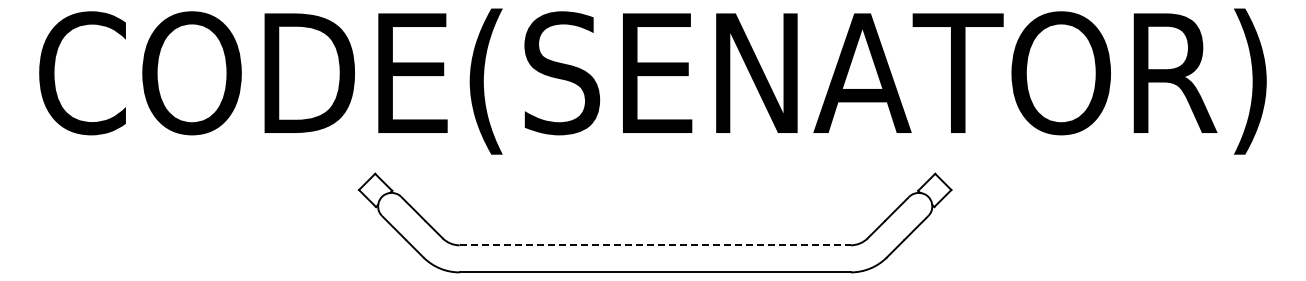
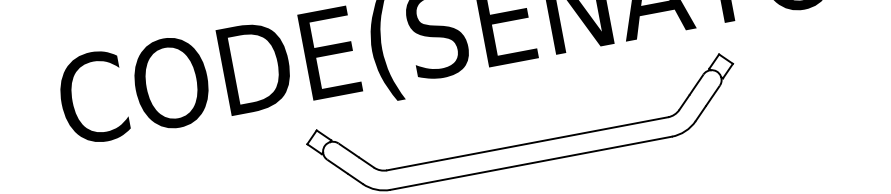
line: (655, 245) -> (527, 143), dashed -> solid

